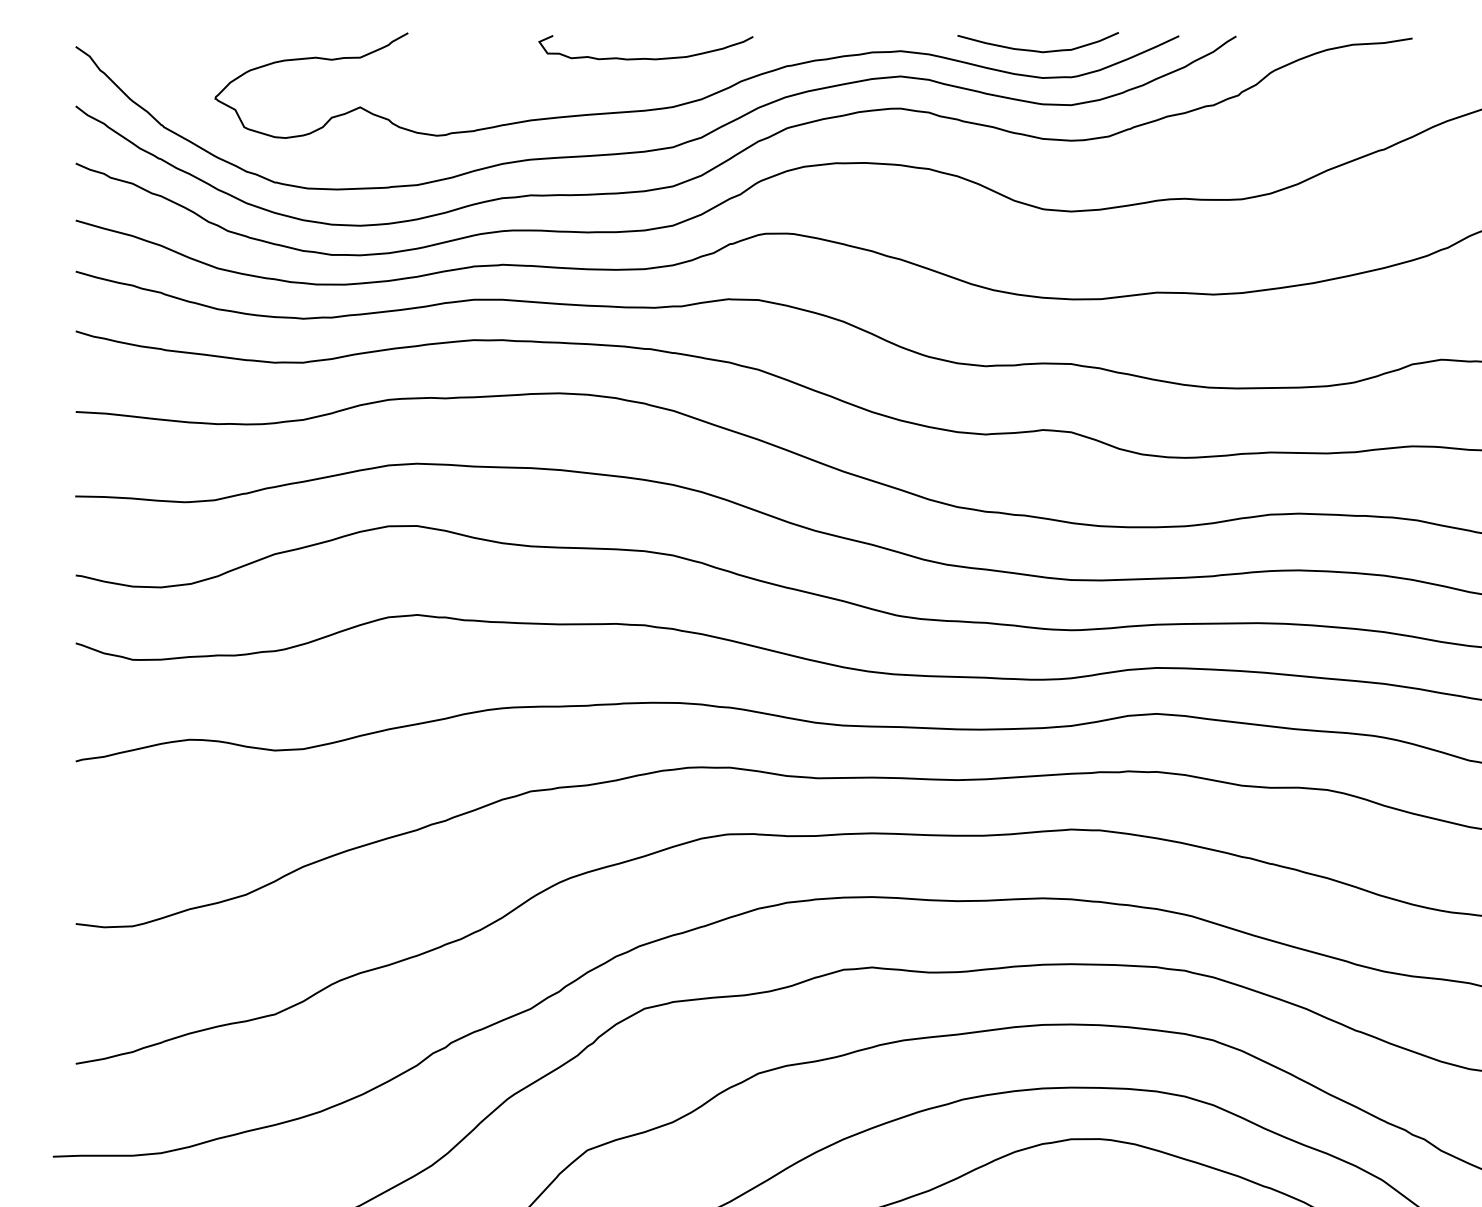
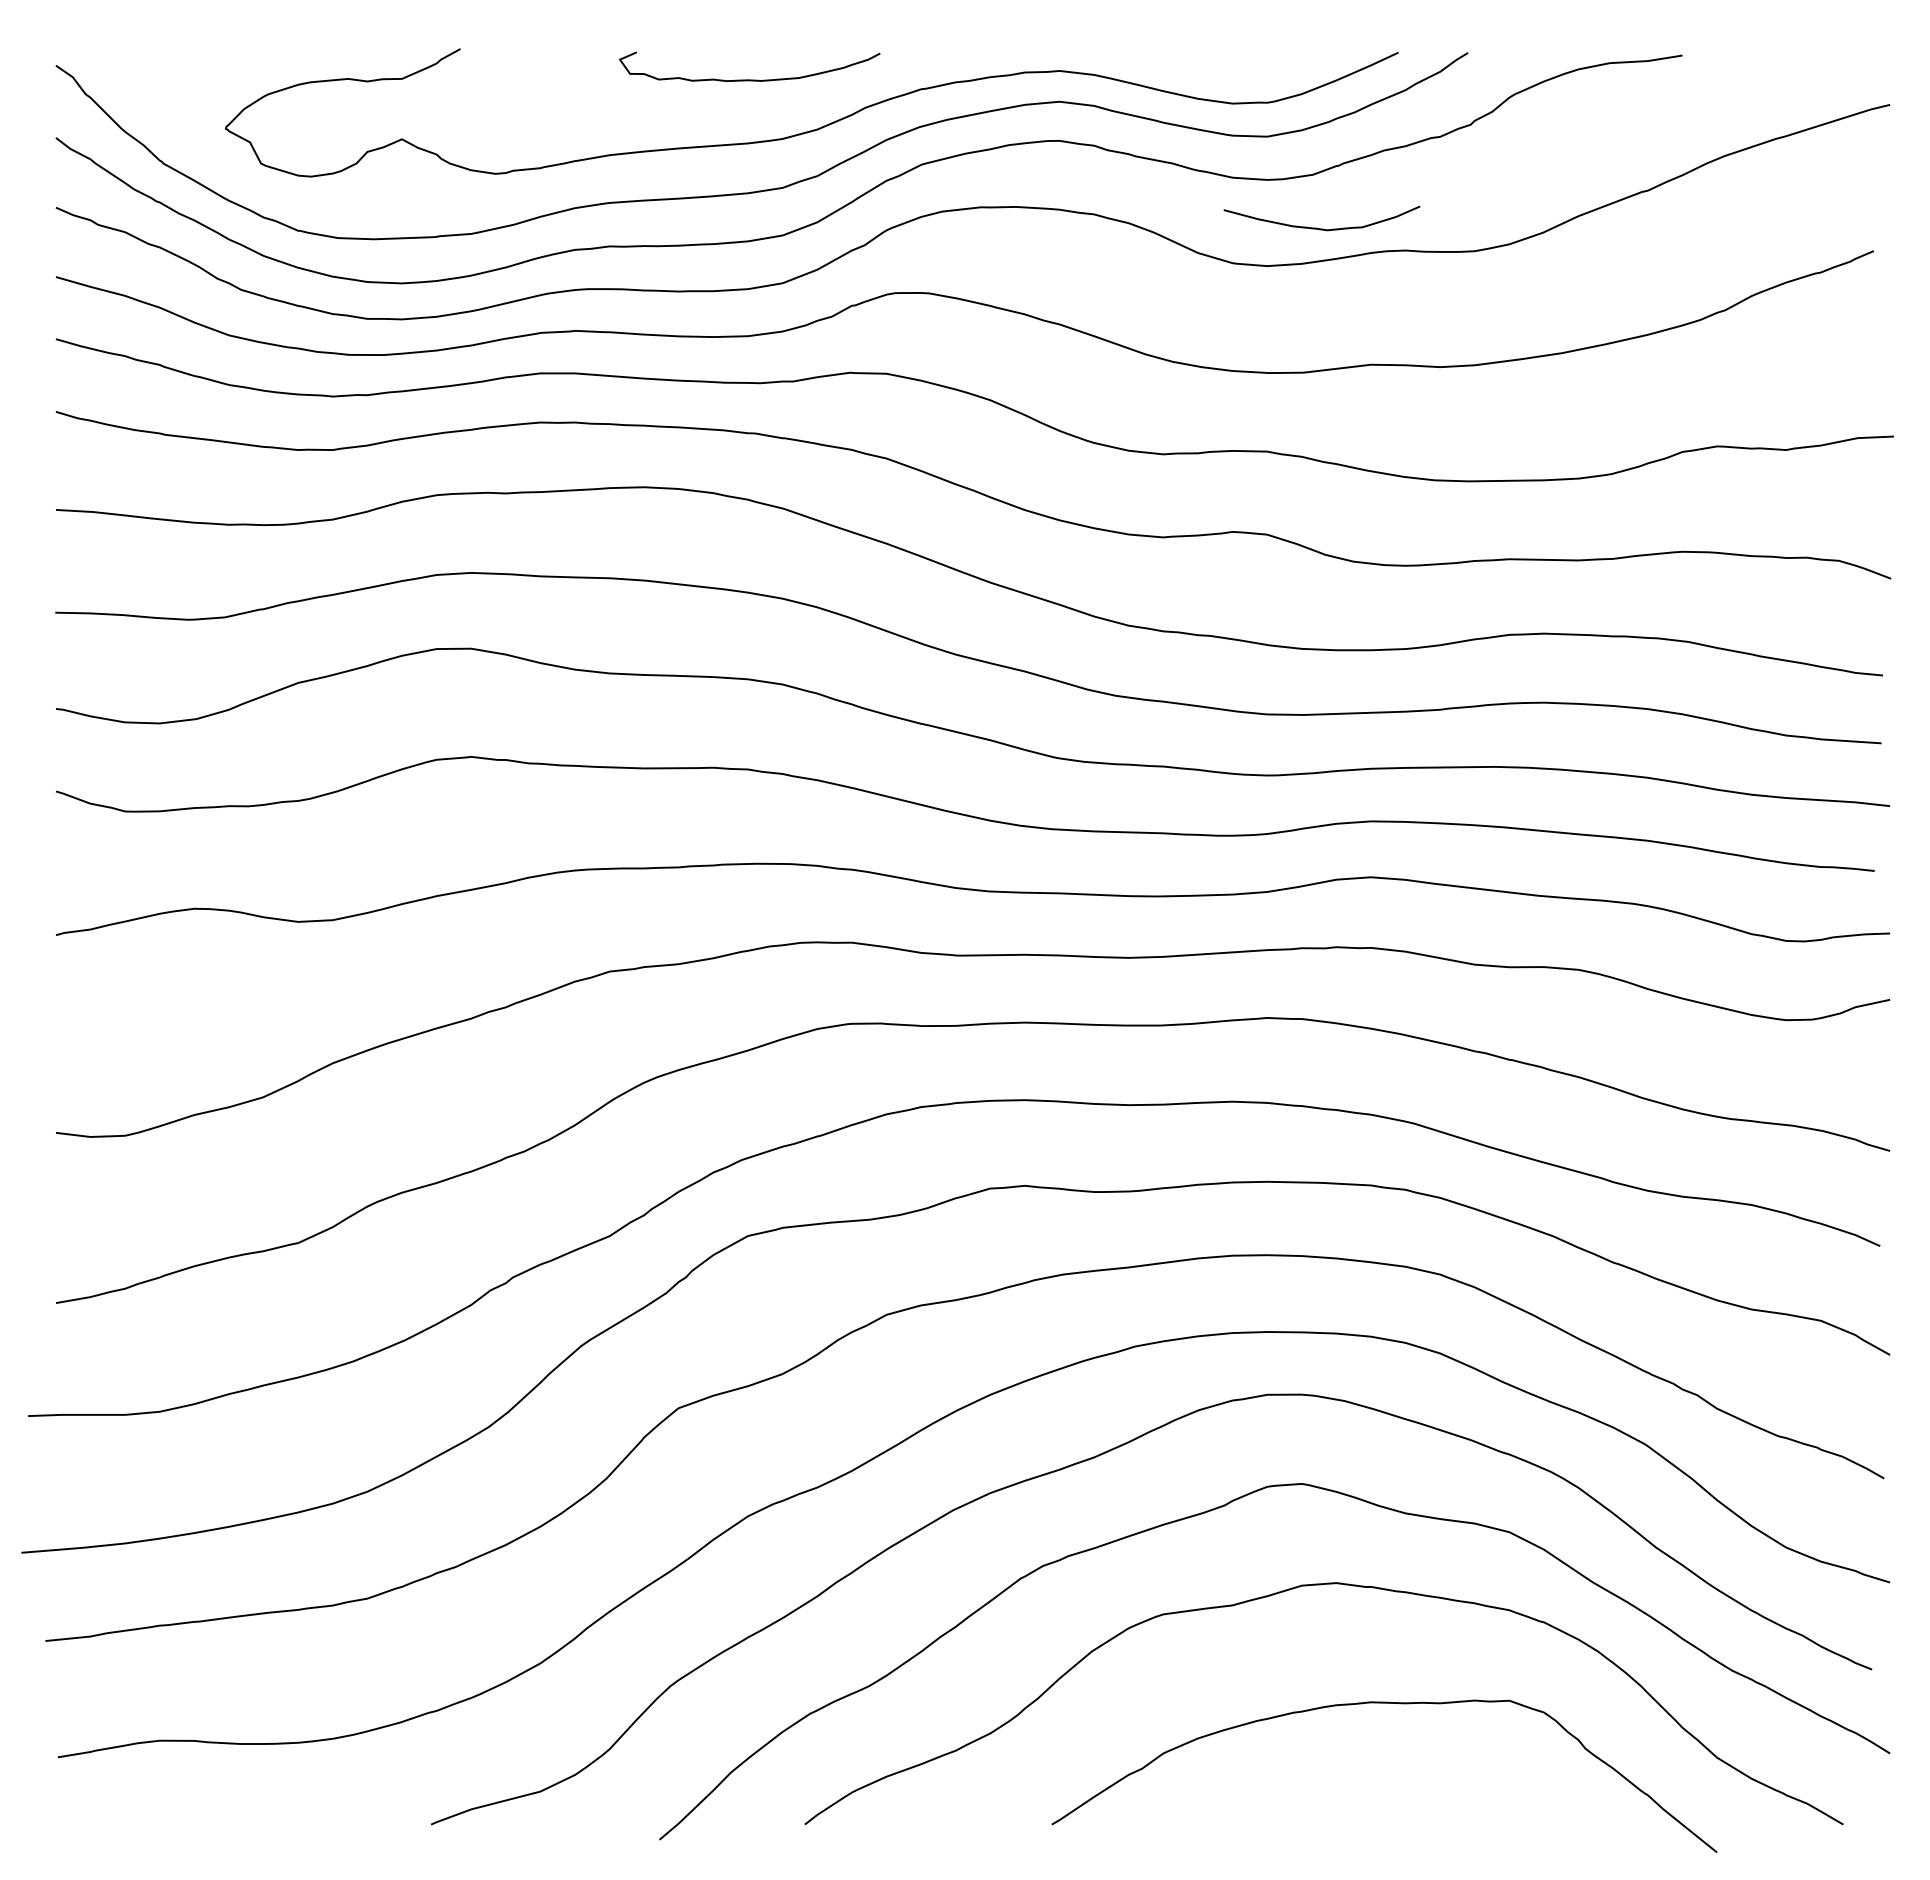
curve: (1037, 50) -> (1321, 228), moved

